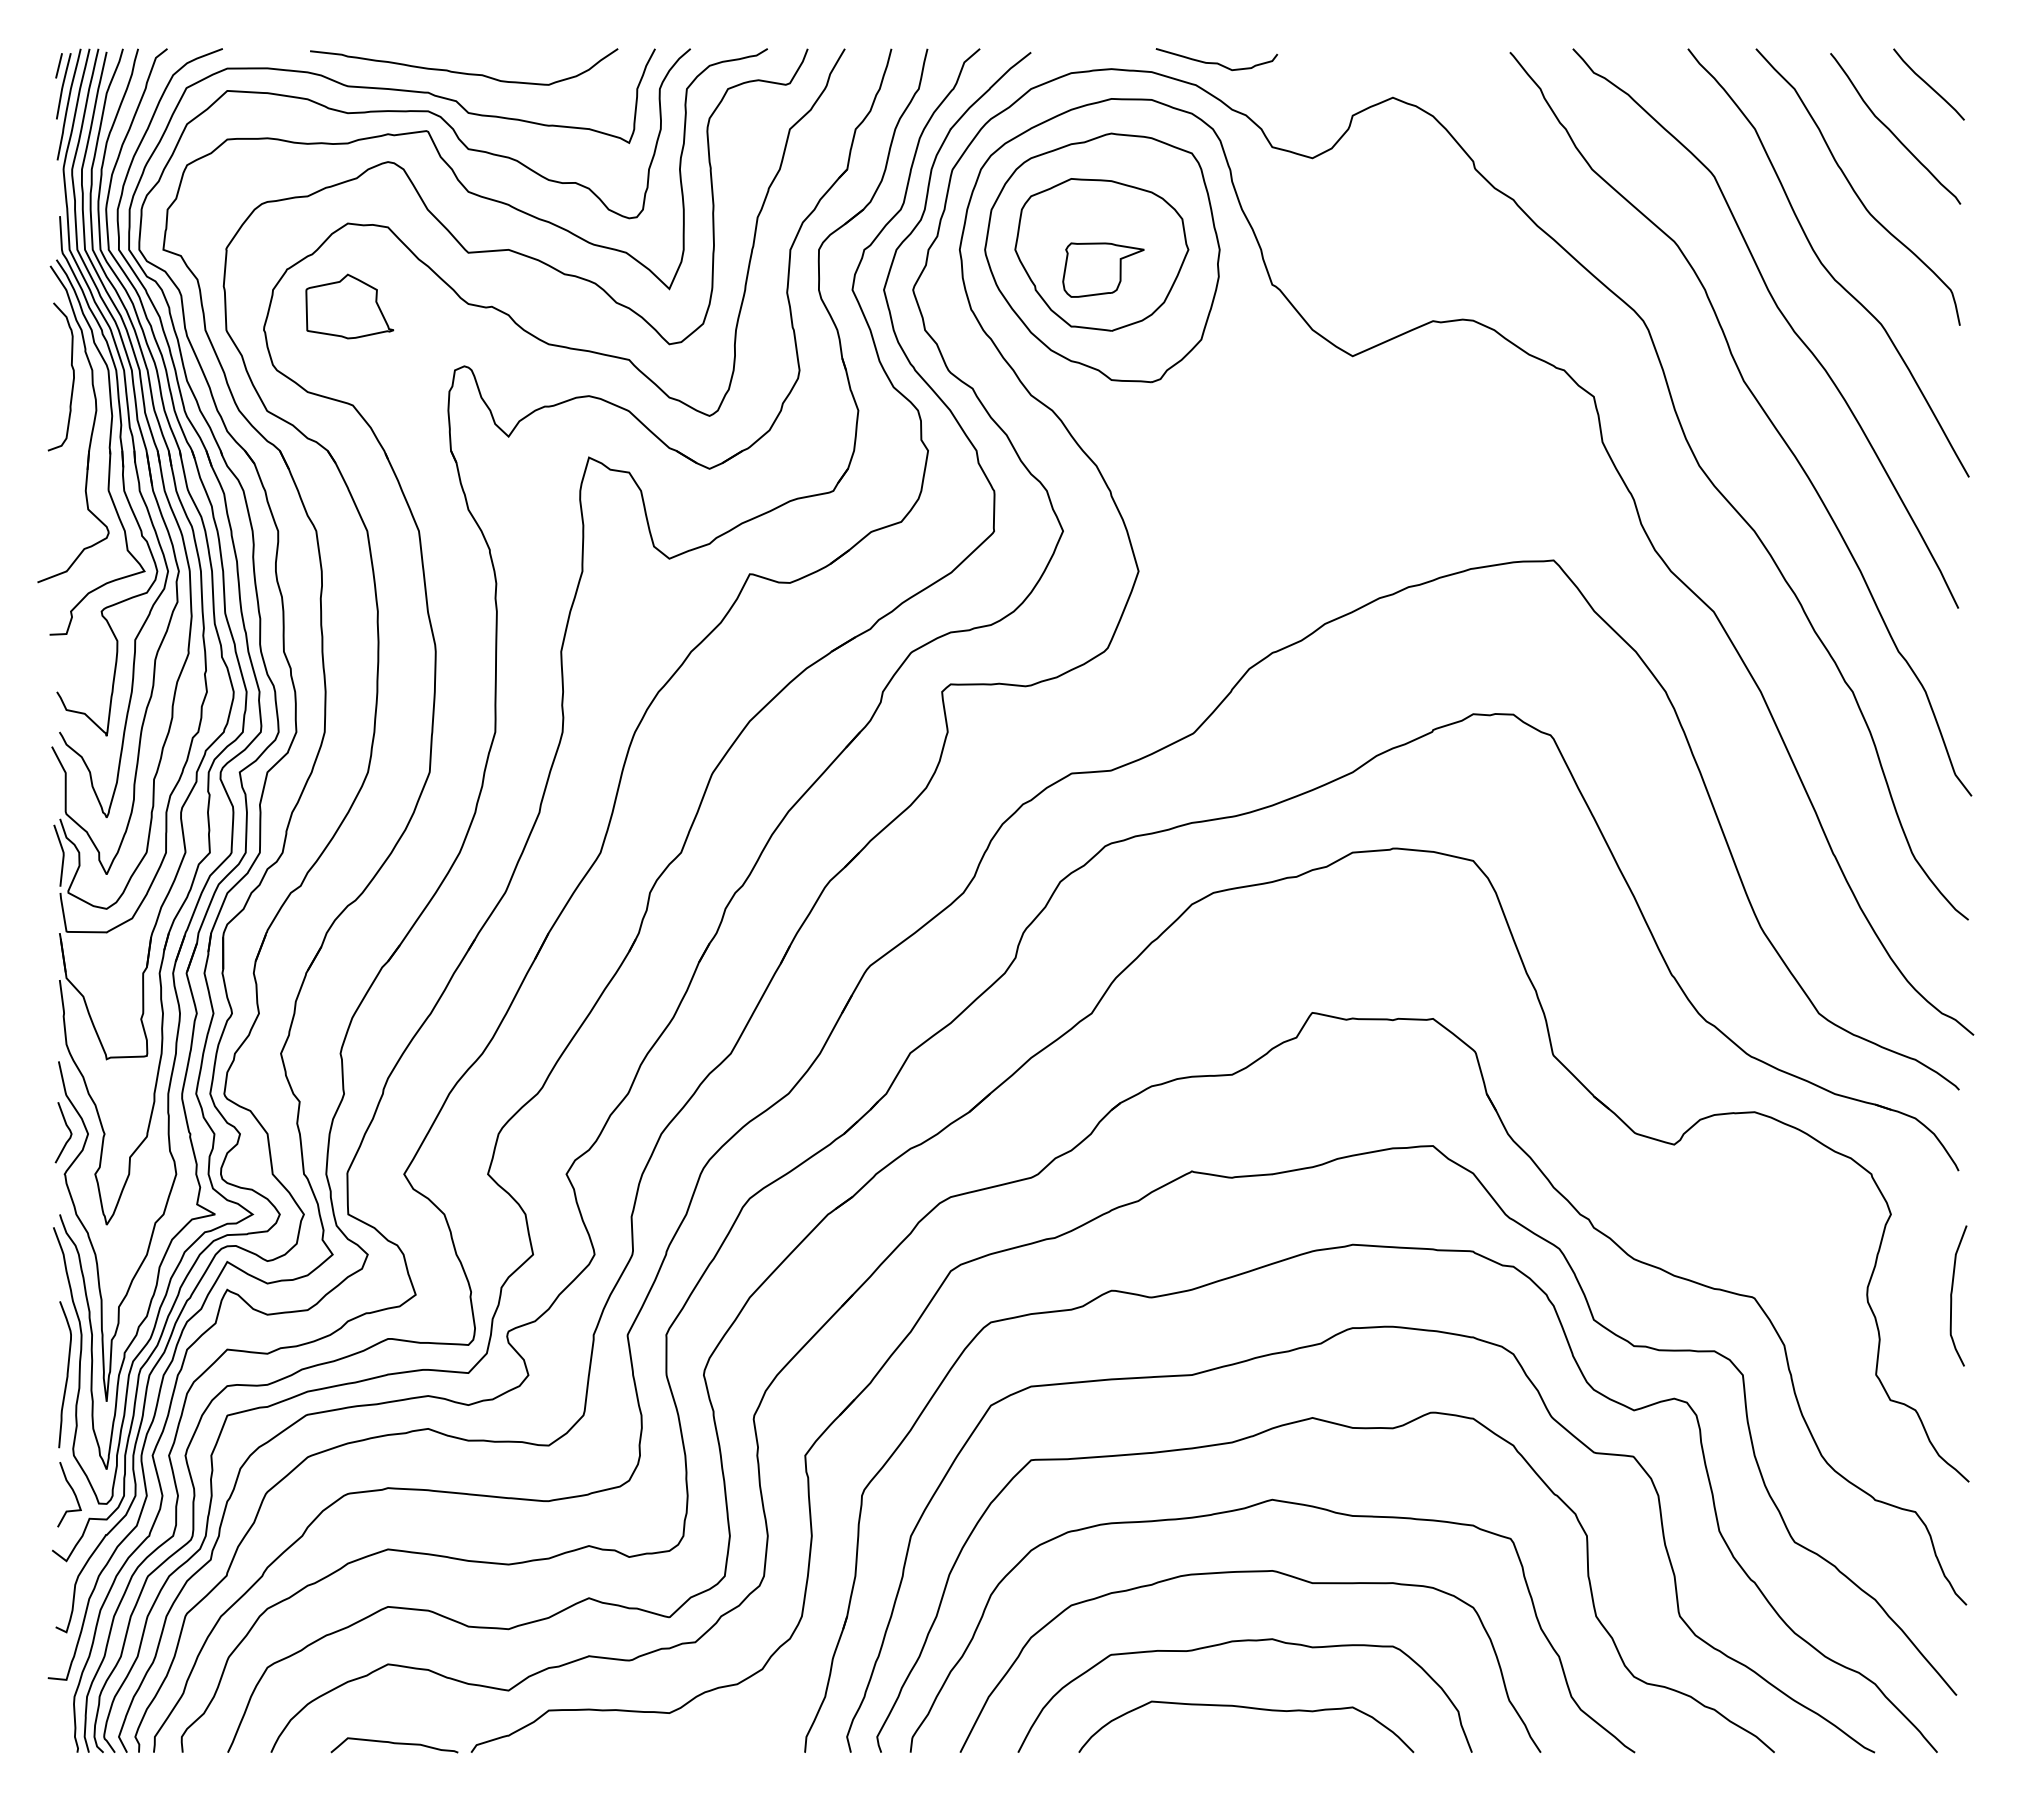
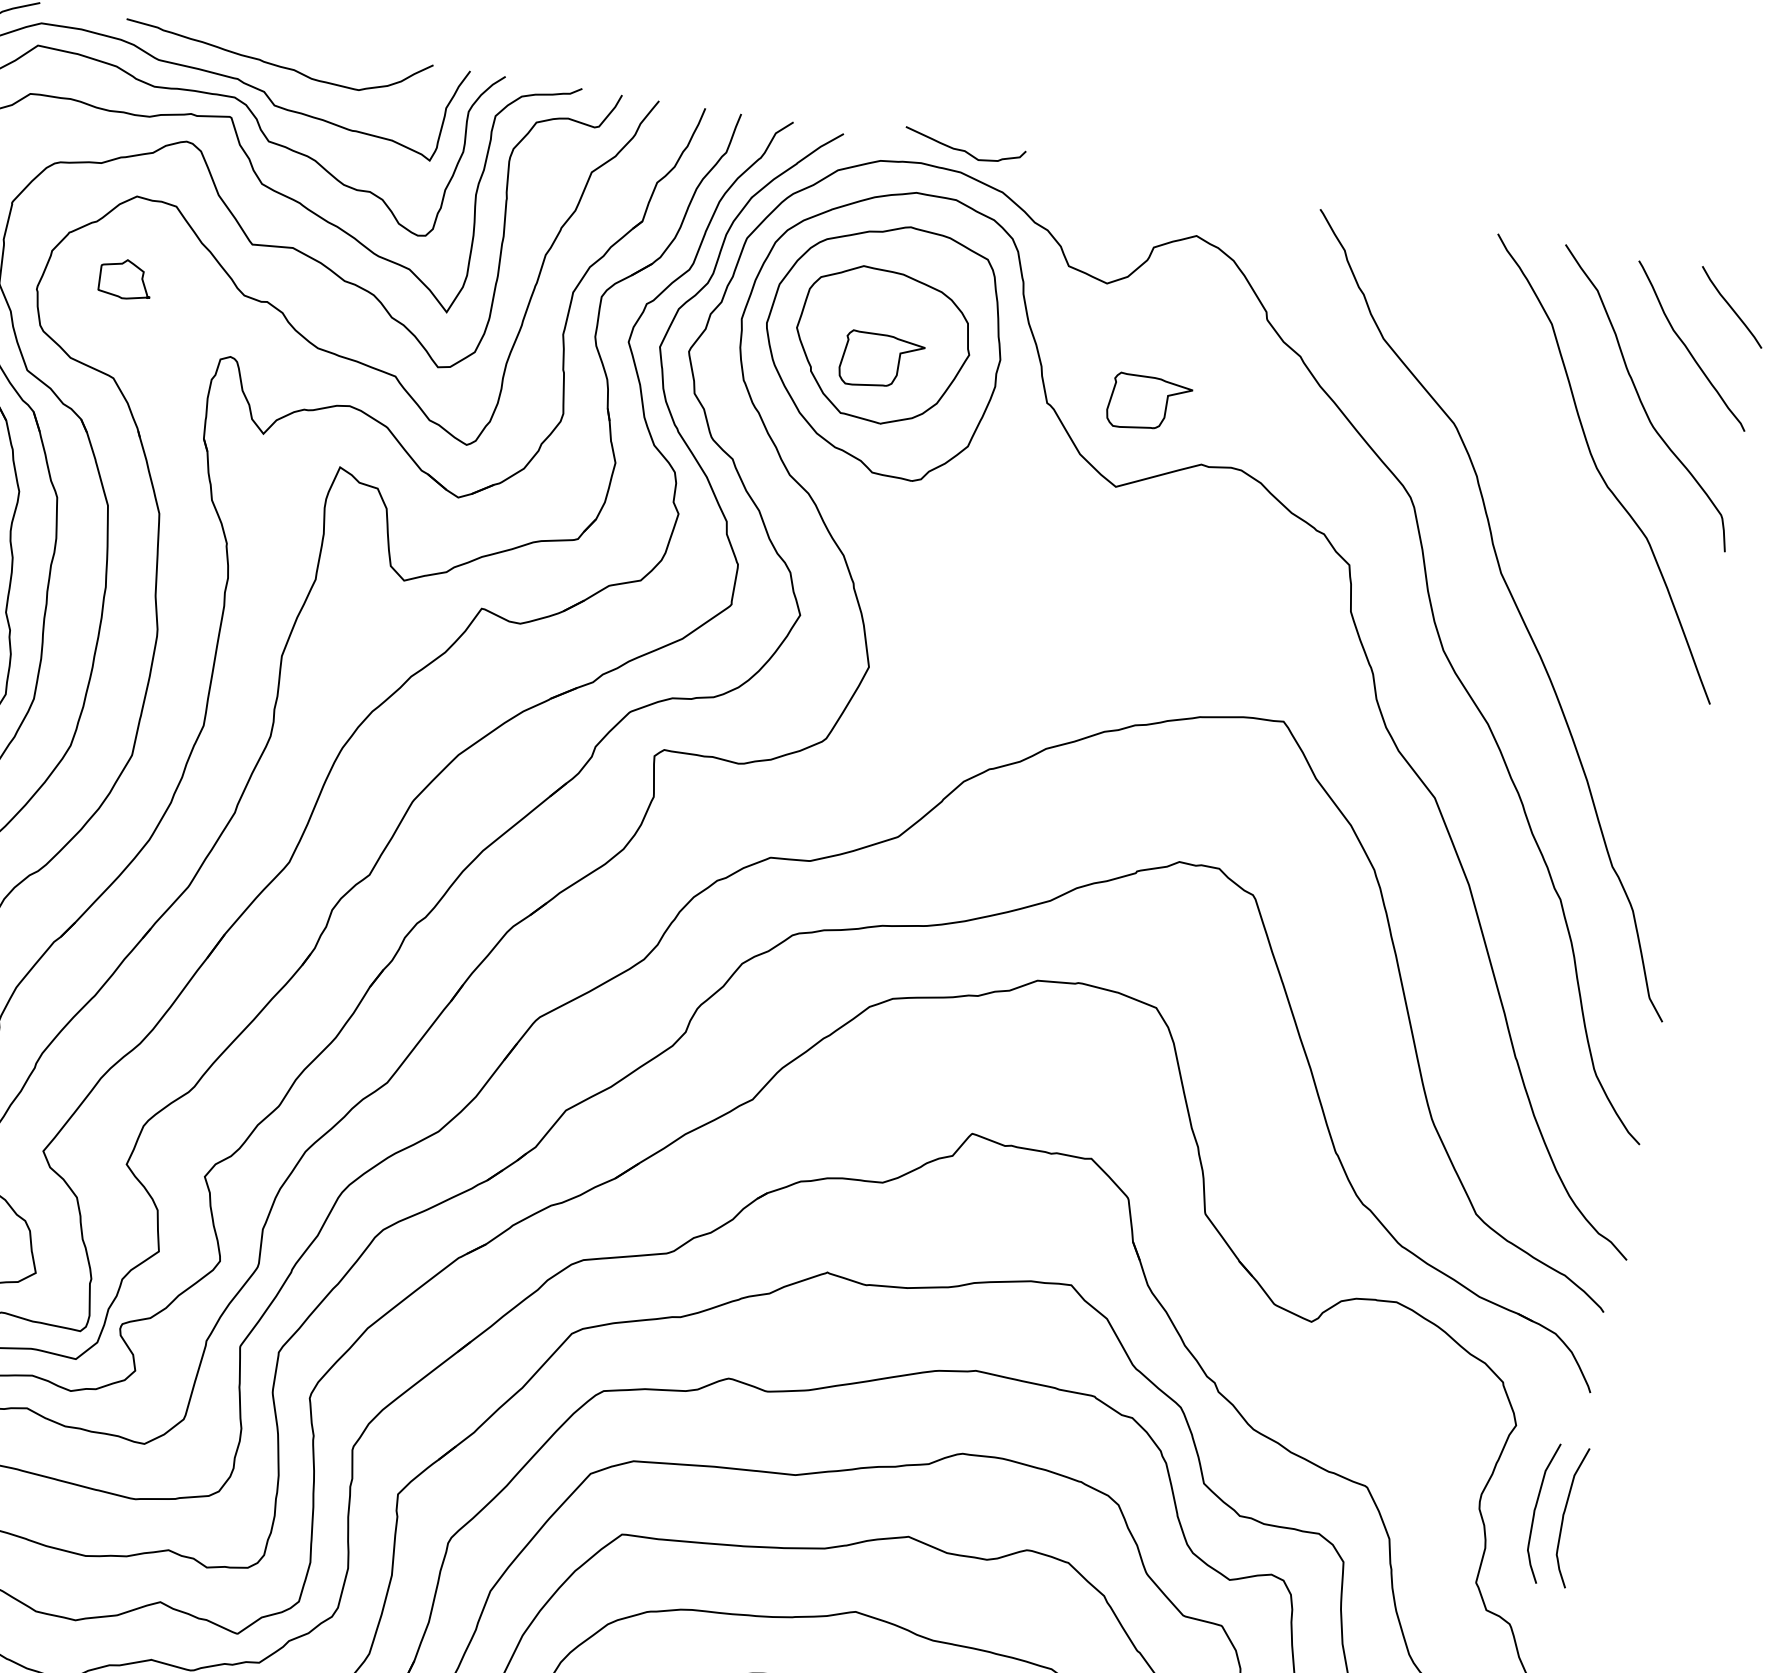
curve: (1216, 62) -> (964, 149), moved
part: (1372, 269) -> (1149, 403), added
part: (349, 306) -> (125, 279), size x0.6
curve: (1782, 316) -> (1549, 515), removed
curve: (1923, 1295) -> (1535, 1511), added

